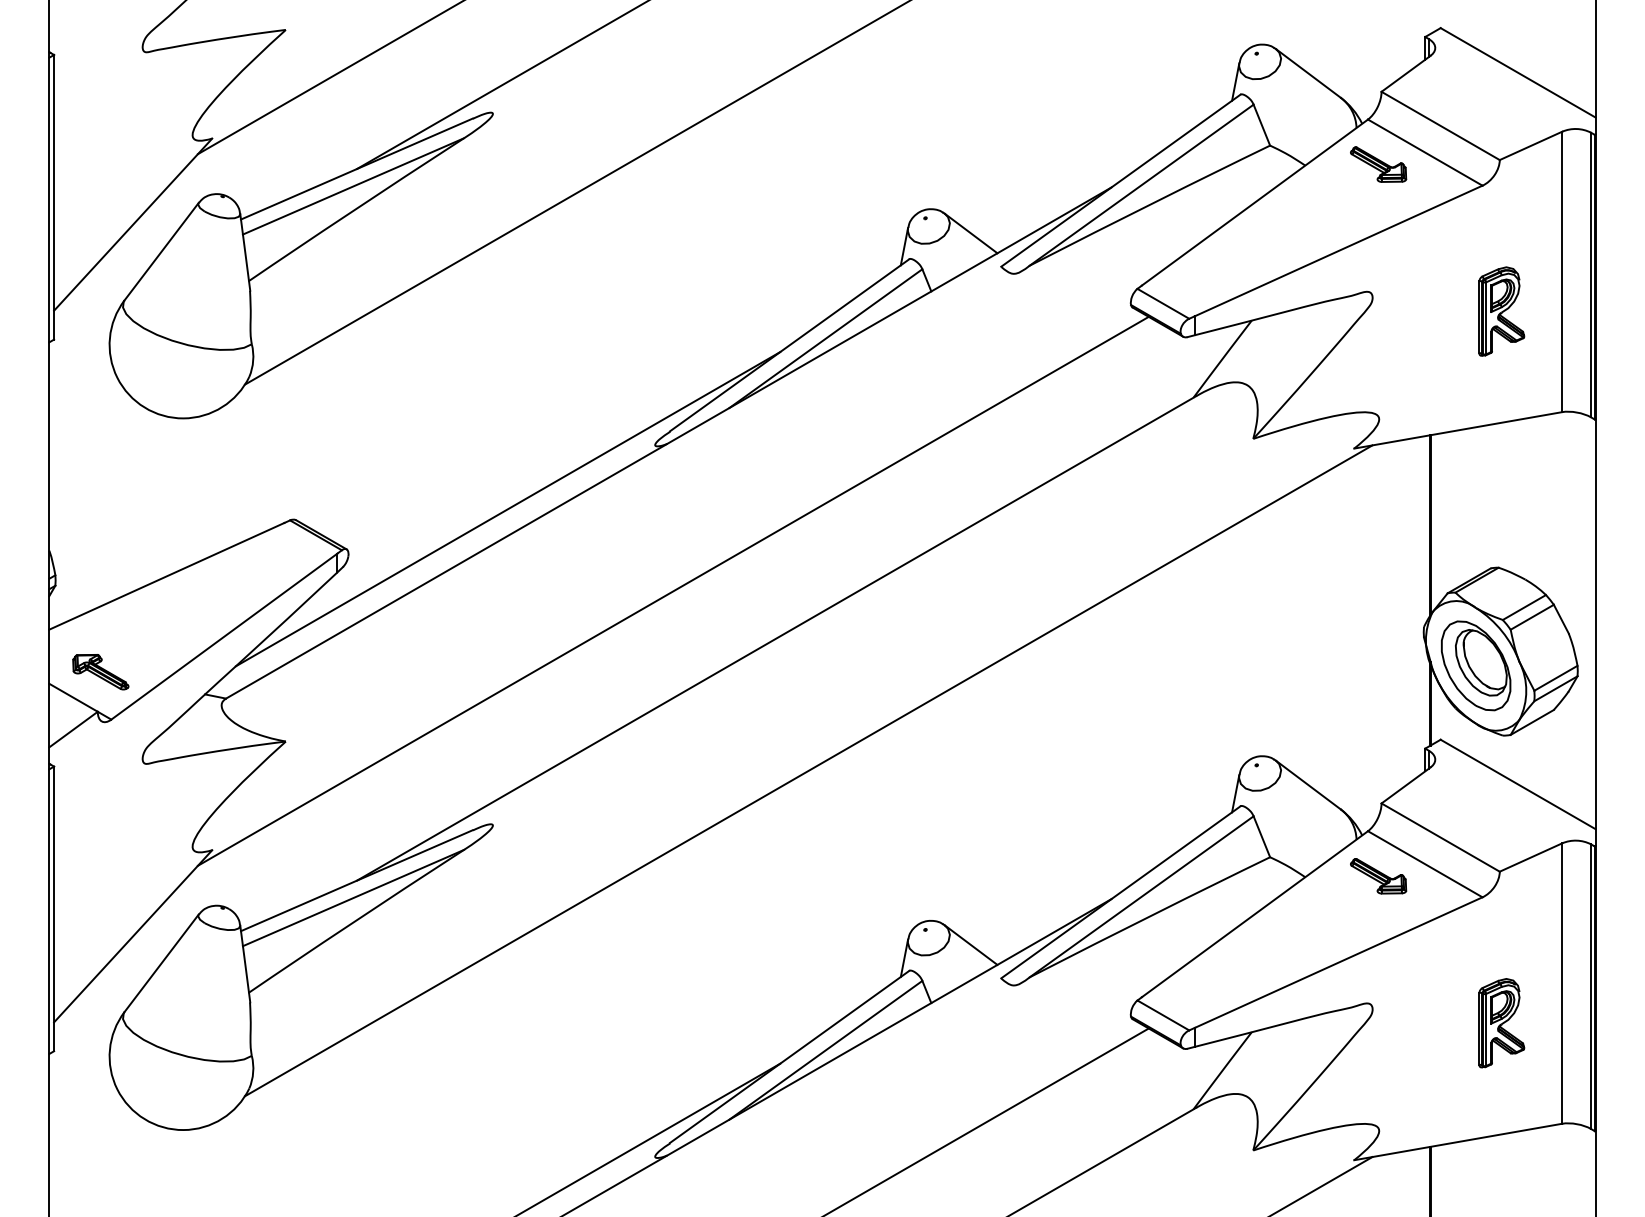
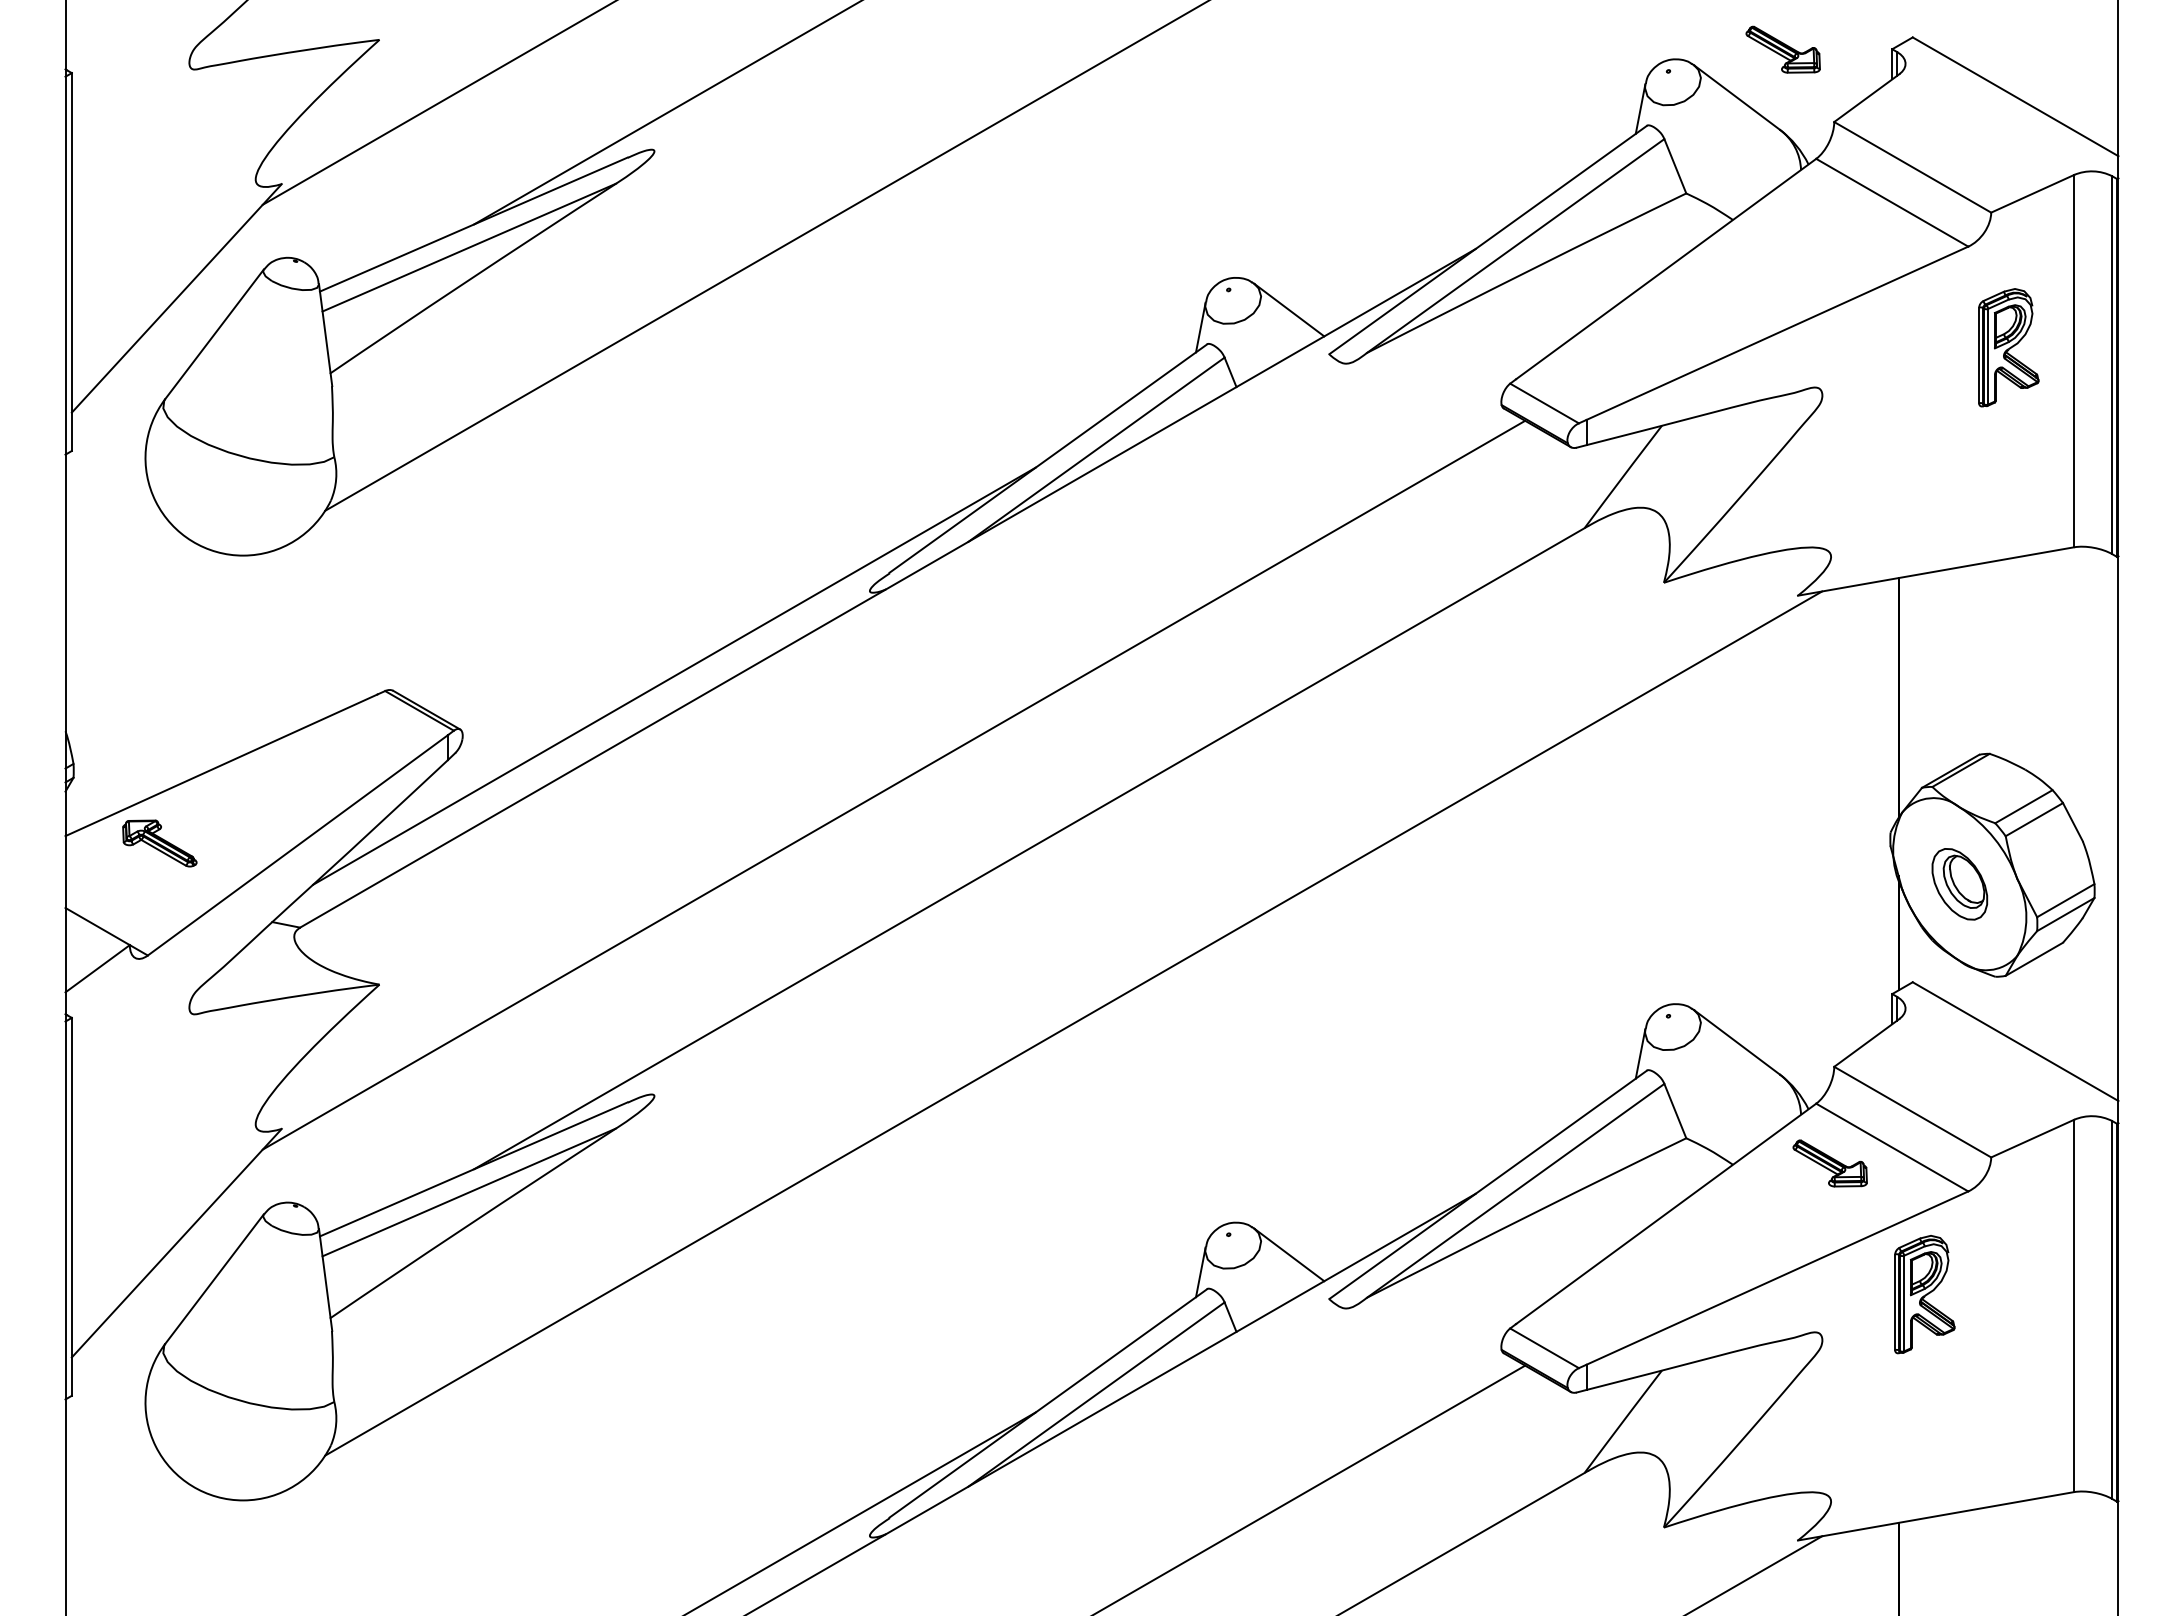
part: (1377, 164) -> (1782, 49), moved
part: (1501, 311) -> (2008, 347), moved
part: (1475, 666) -> (1959, 884), size x0.6
part: (100, 672) -> (159, 843), moved
part: (1501, 1023) -> (1924, 1294), moved

